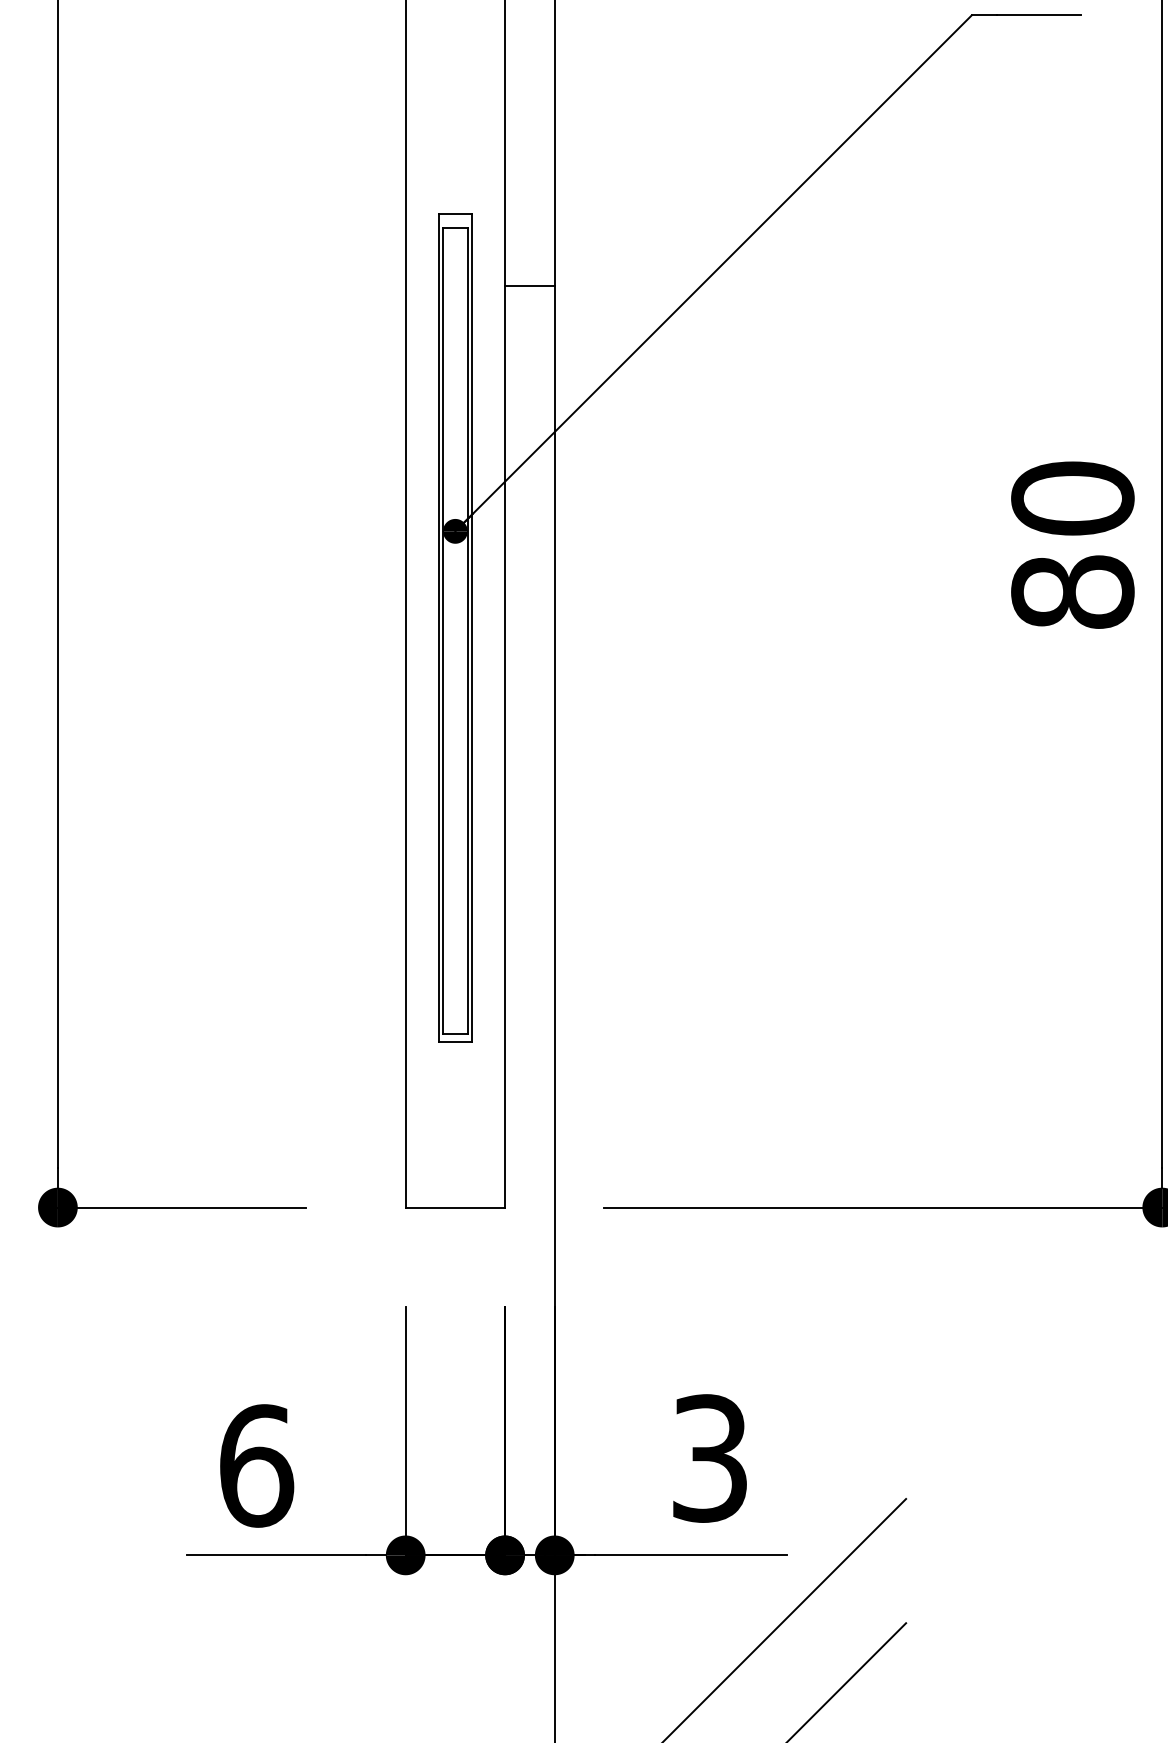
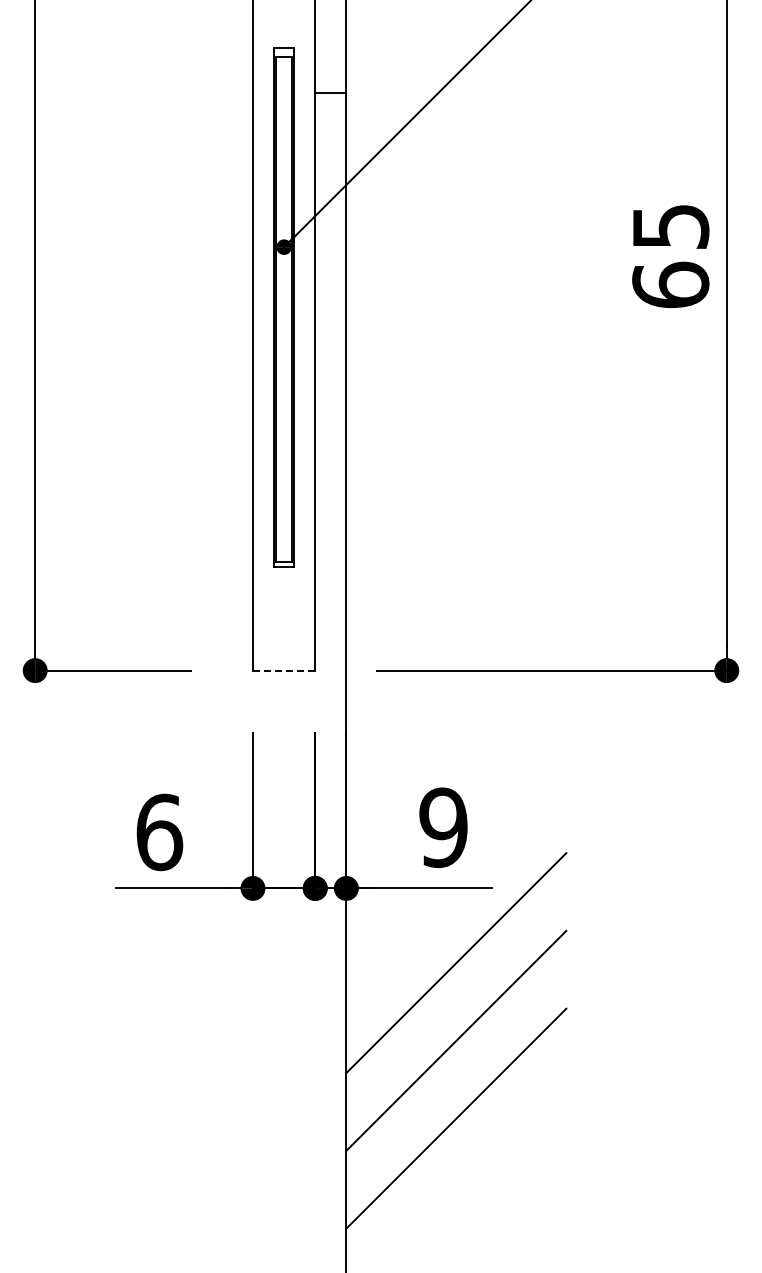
text: (1072, 544) -> (670, 255), 80 -> 65
line: (455, 1207) -> (284, 670), solid -> dashed
text: (709, 1458) -> (443, 827), 3 -> 9

